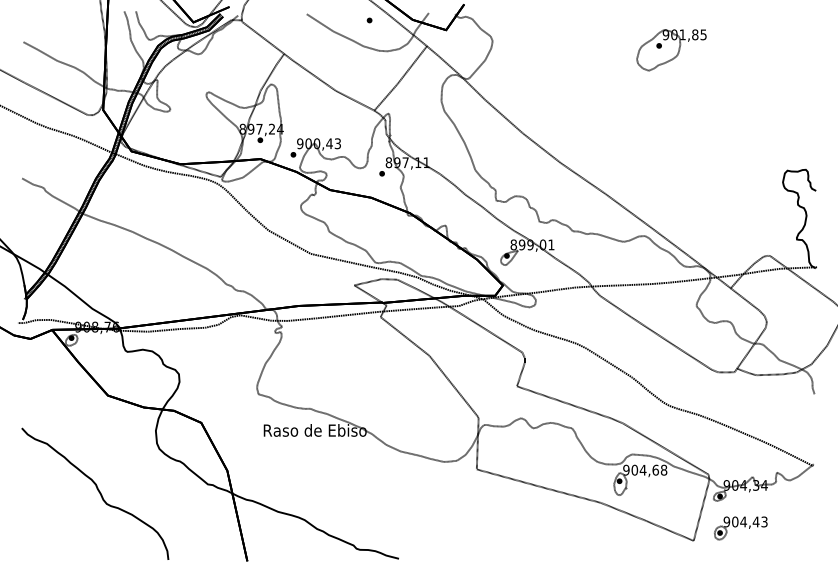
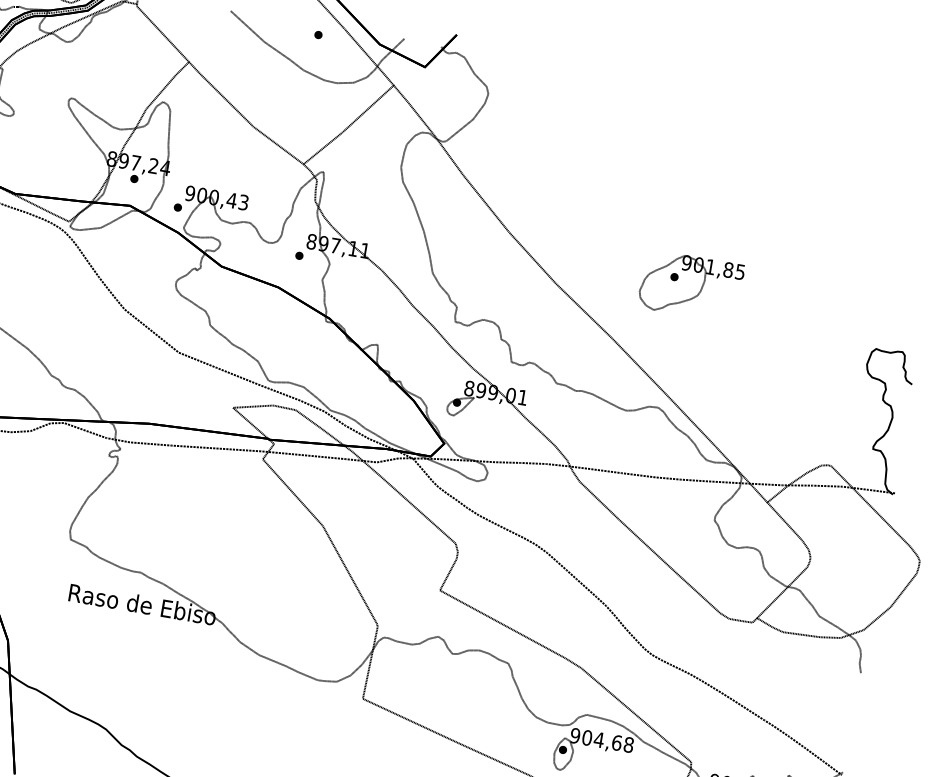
part: (671, 50) -> (690, 286), moved

